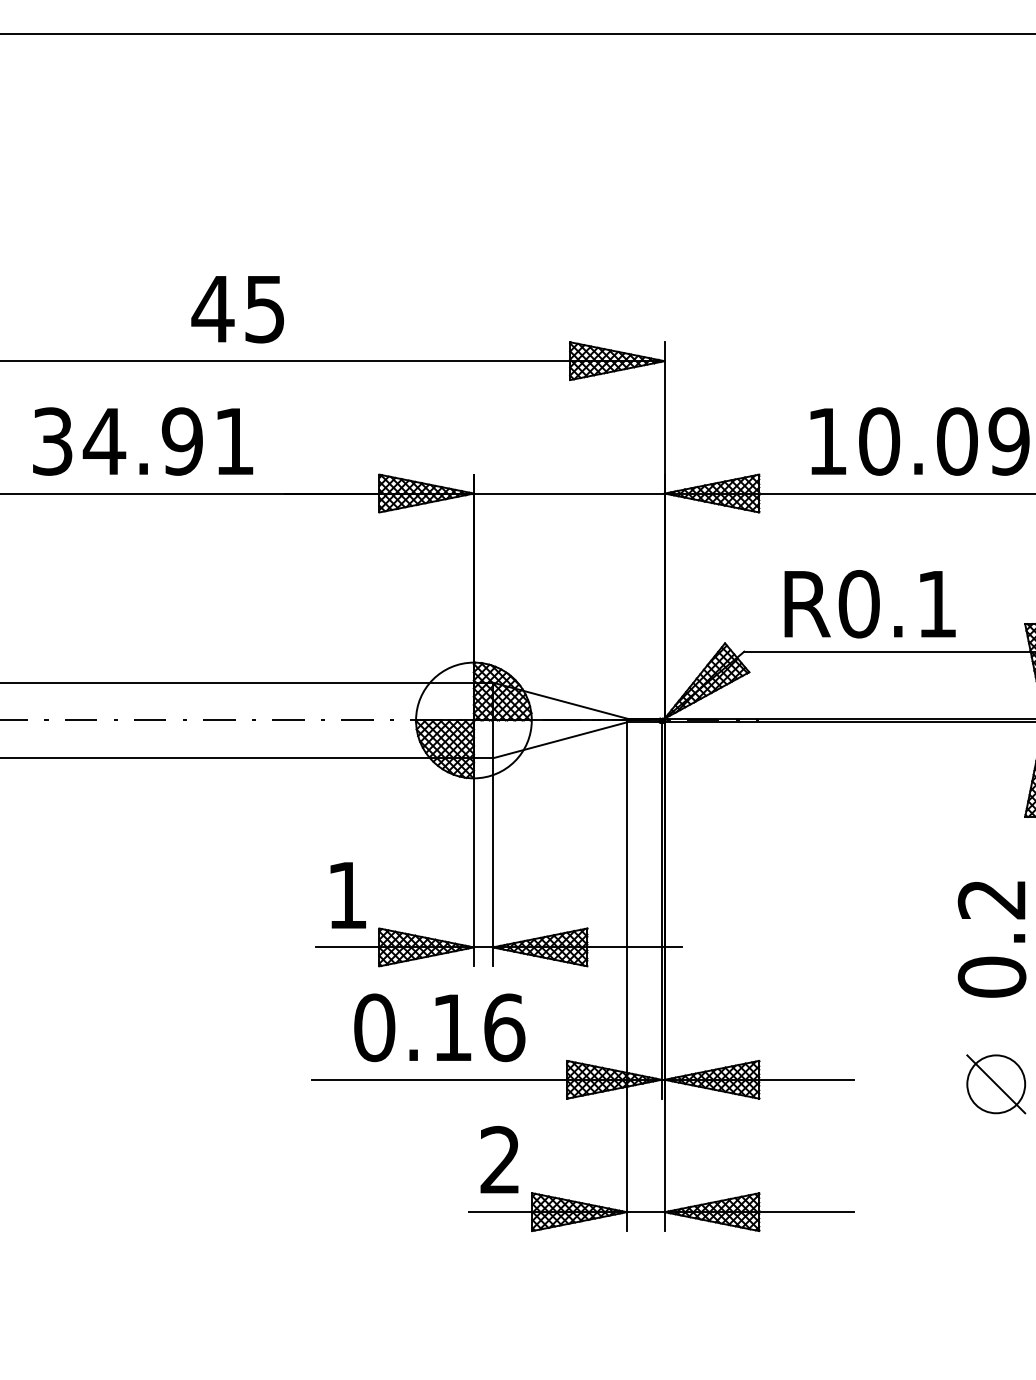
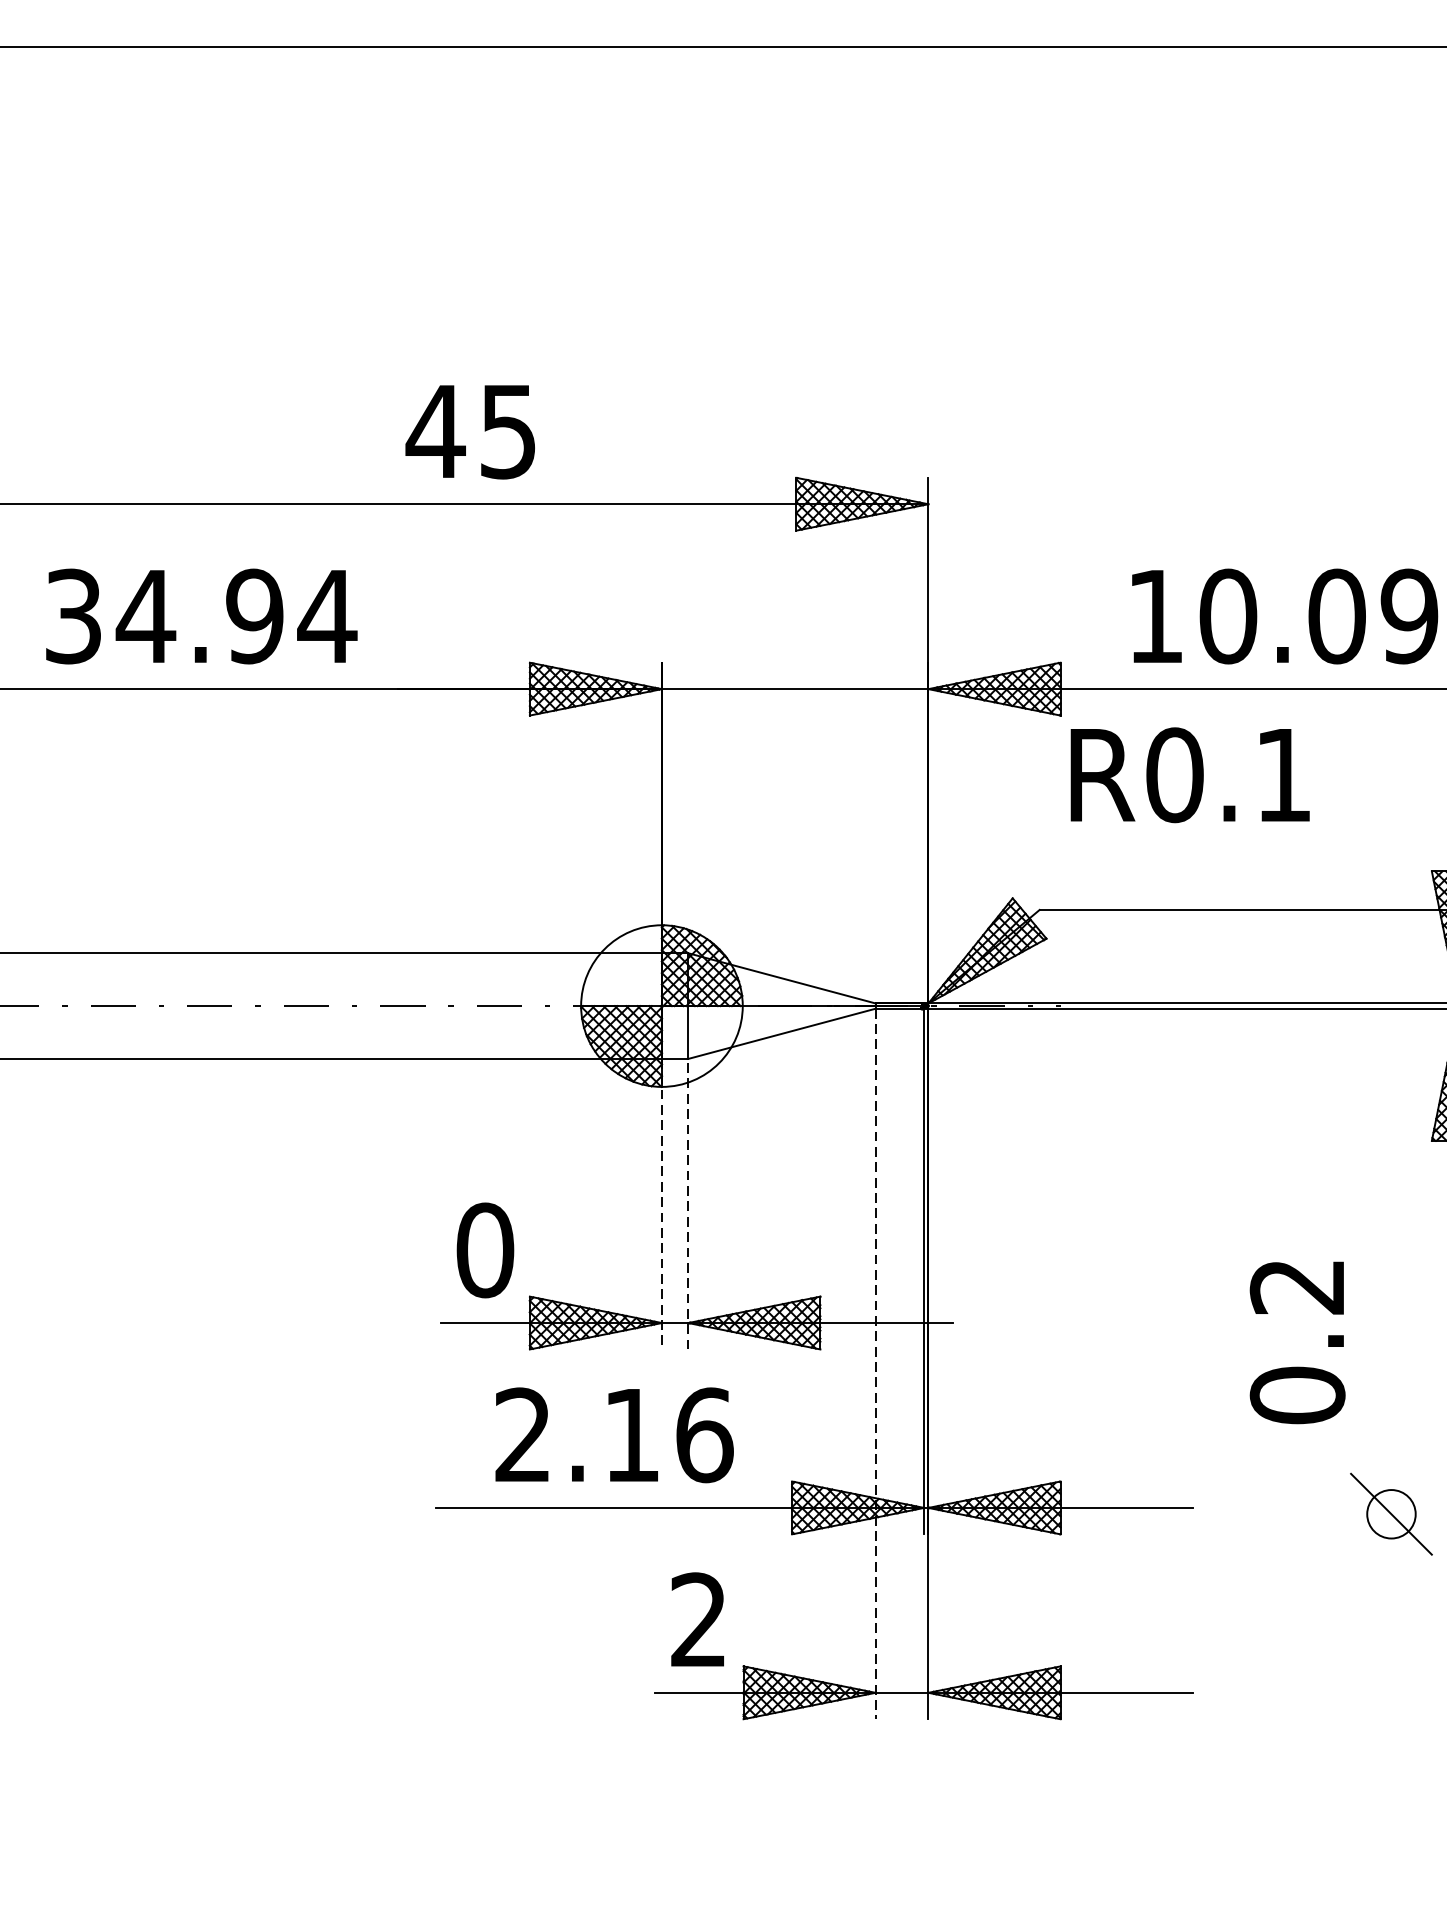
text: (237, 309) -> (469, 432), moved
text: (233, 441) -> (326, 616), 34.91 -> 34.94
text: (869, 604) -> (1189, 775), moved
line: (492, 861) -> (687, 1203), solid -> dashed
line: (473, 862) -> (661, 1204), solid -> dashed
text: (347, 895) -> (485, 1250), 1 -> 0
text: (991, 939) -> (1296, 1342), moved
line: (626, 977) -> (875, 1365), solid -> dashed
text: (374, 1027) -> (523, 1434), 0.16 -> 2.16
circle: (996, 1084) -> (1391, 1514), size x0.6

